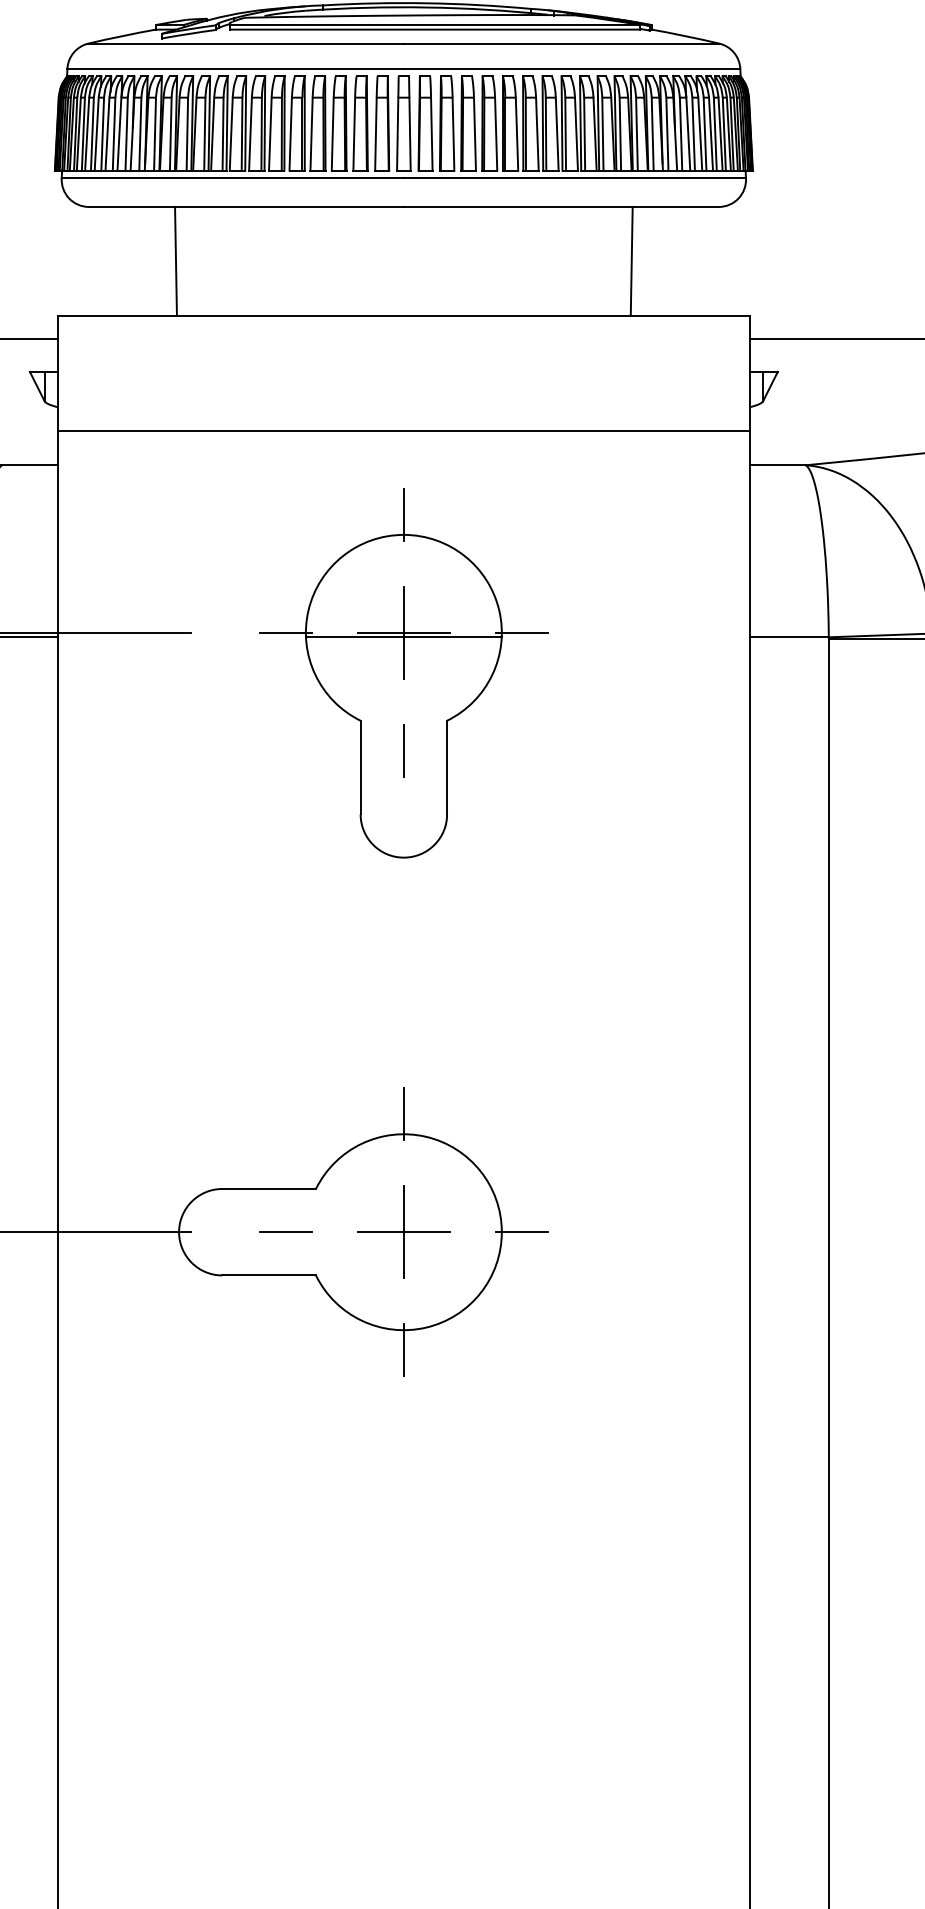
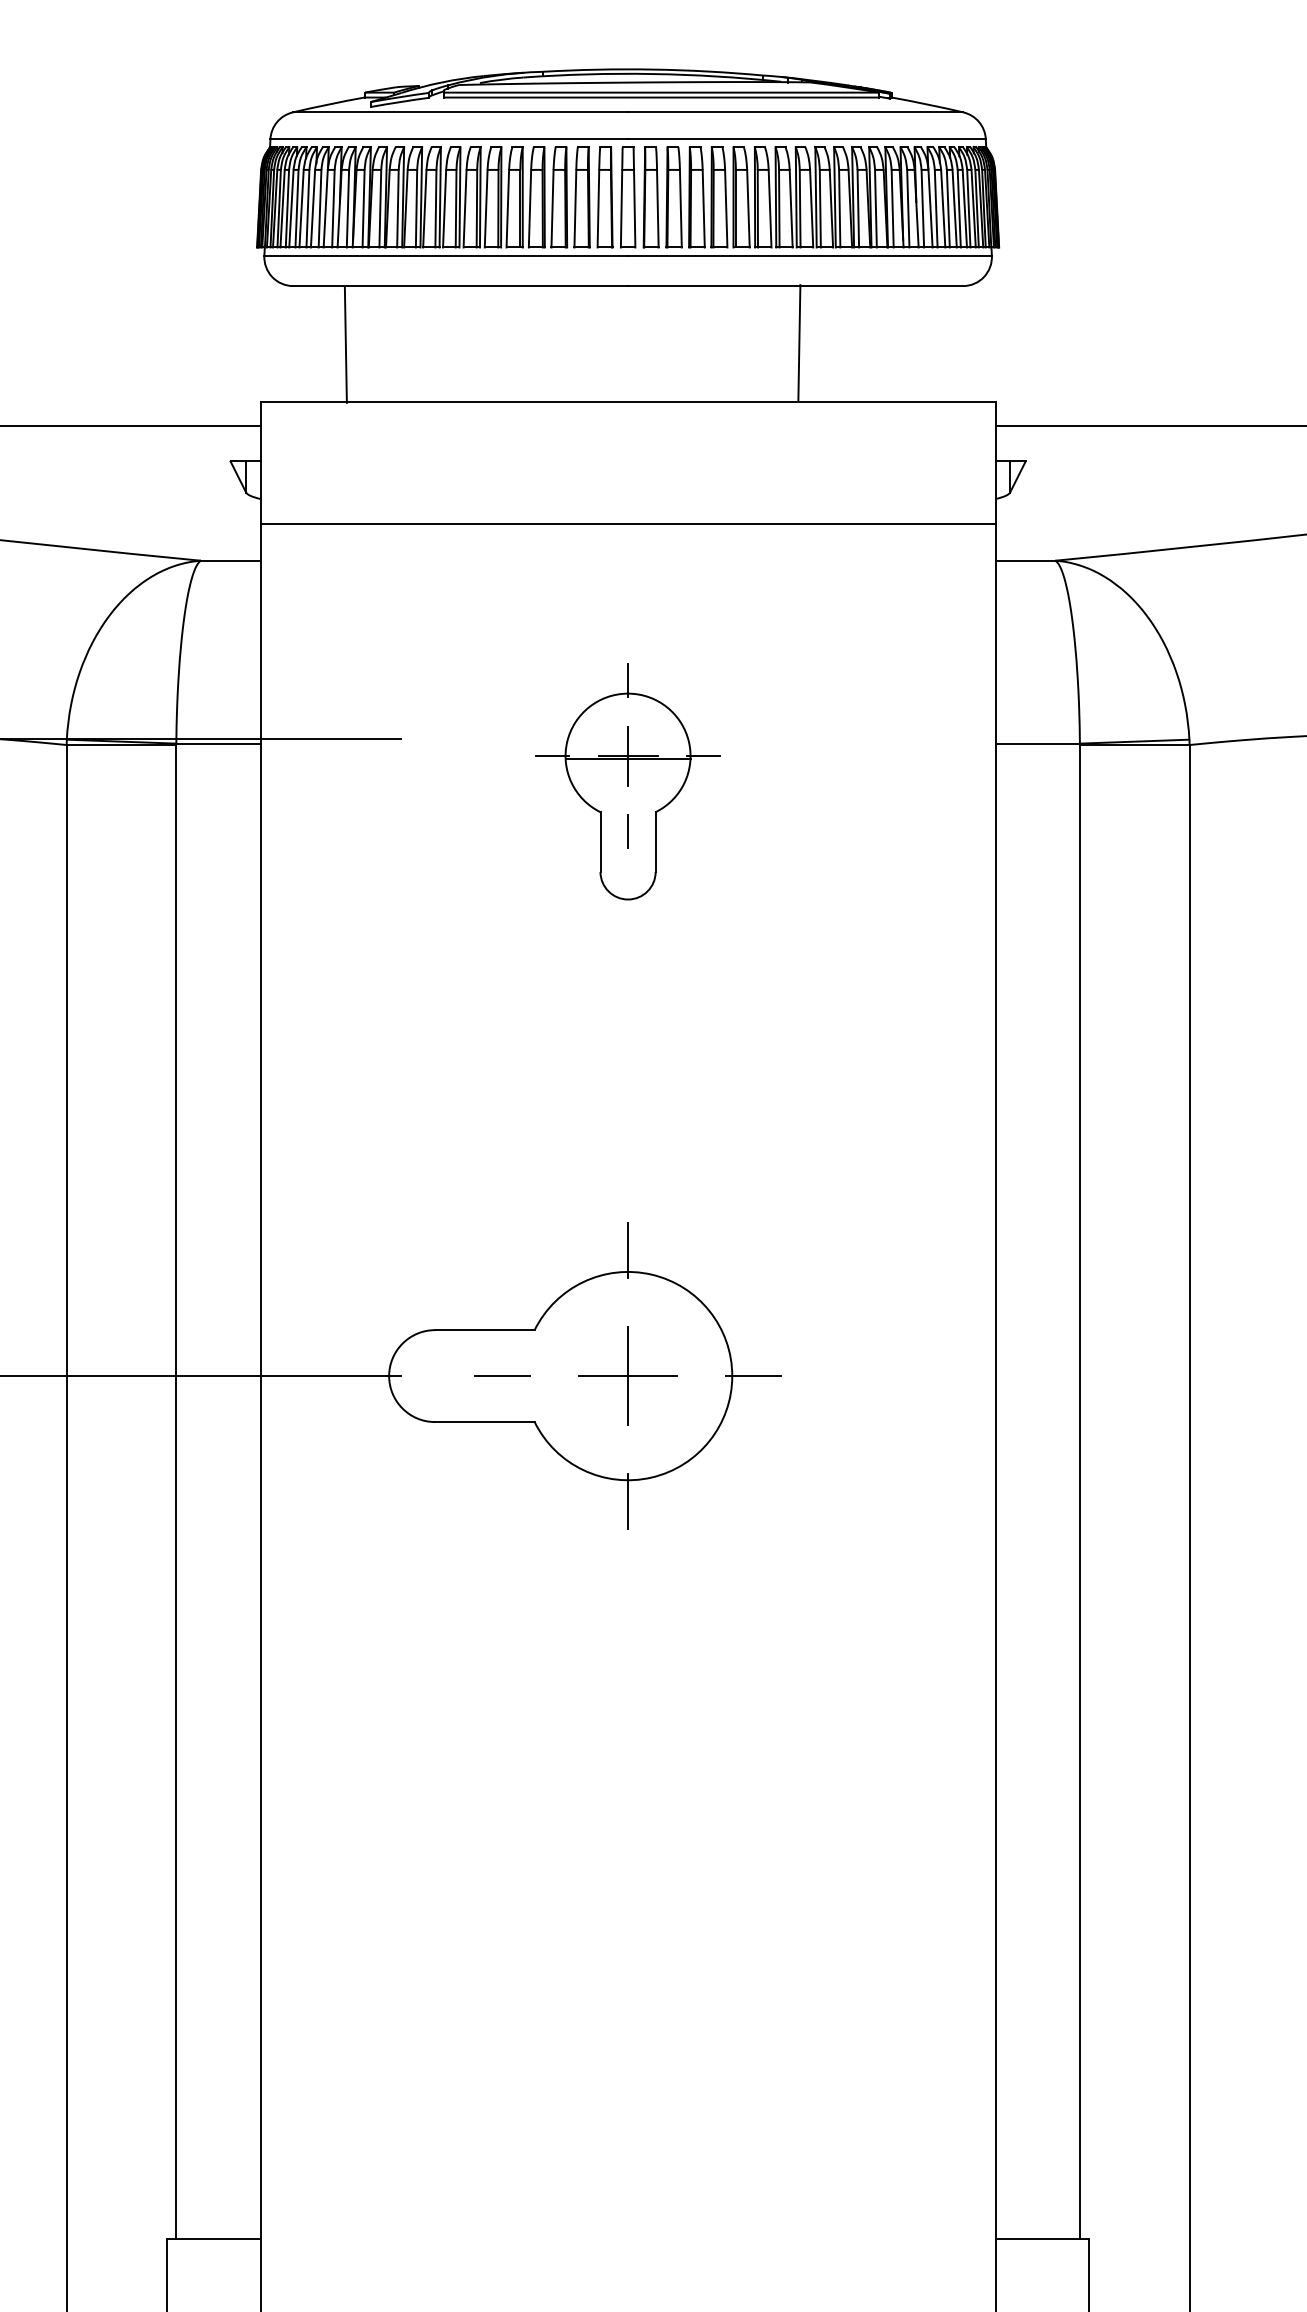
line: (175, 260) -> (345, 344), moved
line: (631, 260) -> (799, 342), moved
part: (403, 672) -> (627, 781), size x0.6

